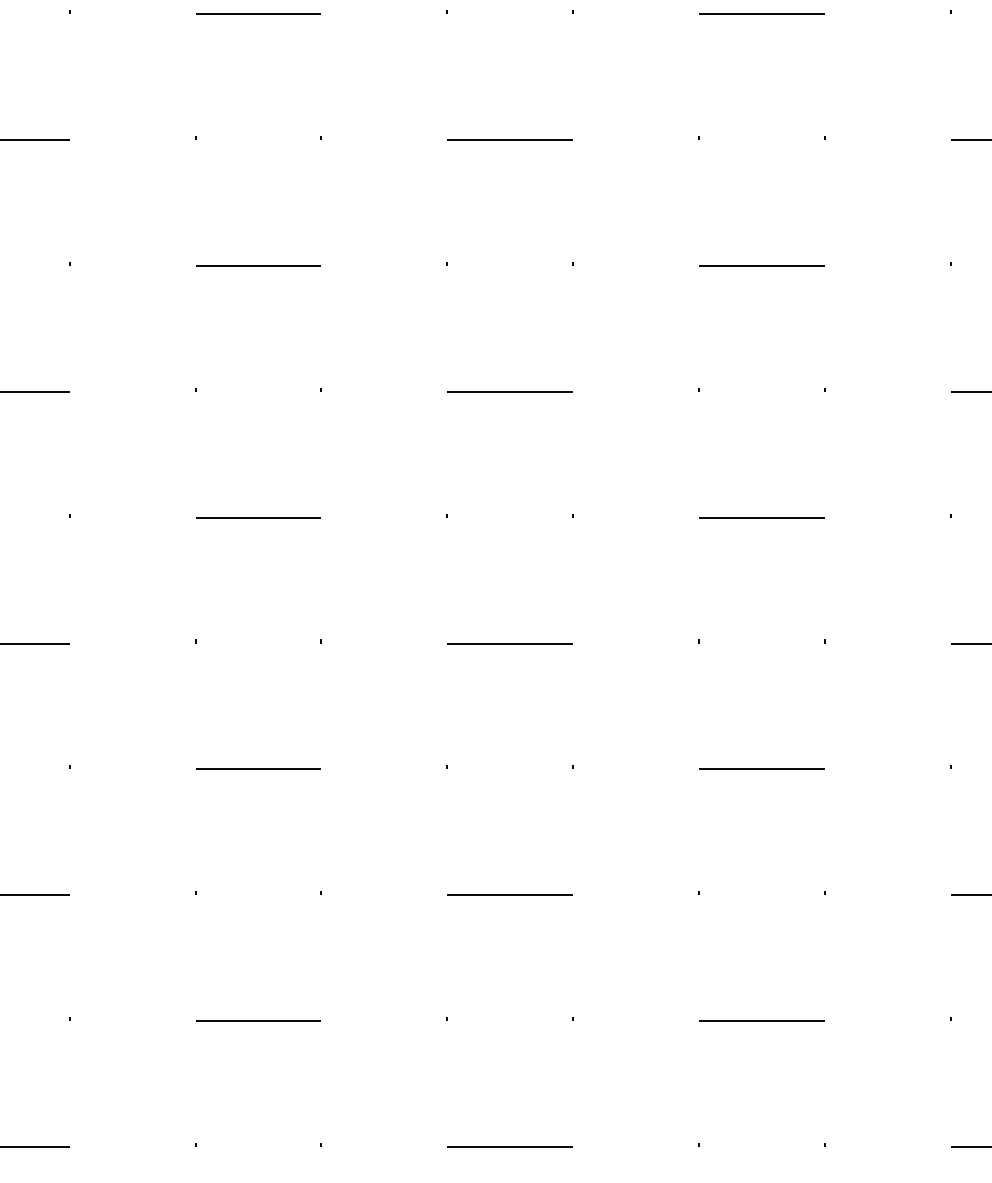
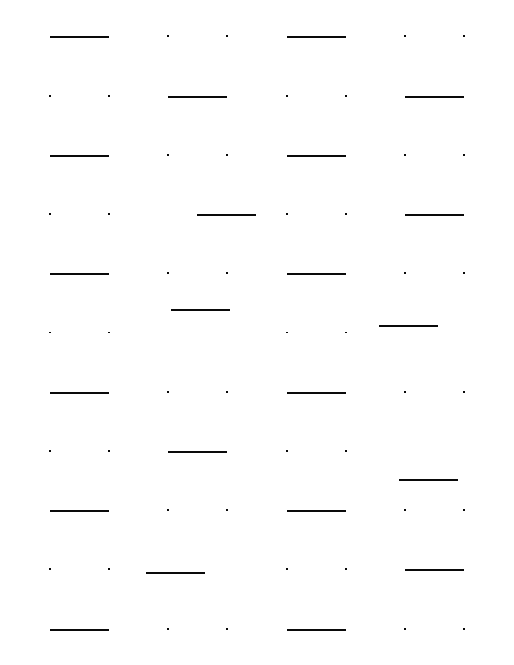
line: (258, 264) -> (226, 214), moved
line: (258, 515) -> (200, 309), moved
line: (761, 515) -> (408, 325), moved
line: (761, 768) -> (428, 479), moved
line: (258, 1019) -> (175, 572), moved

